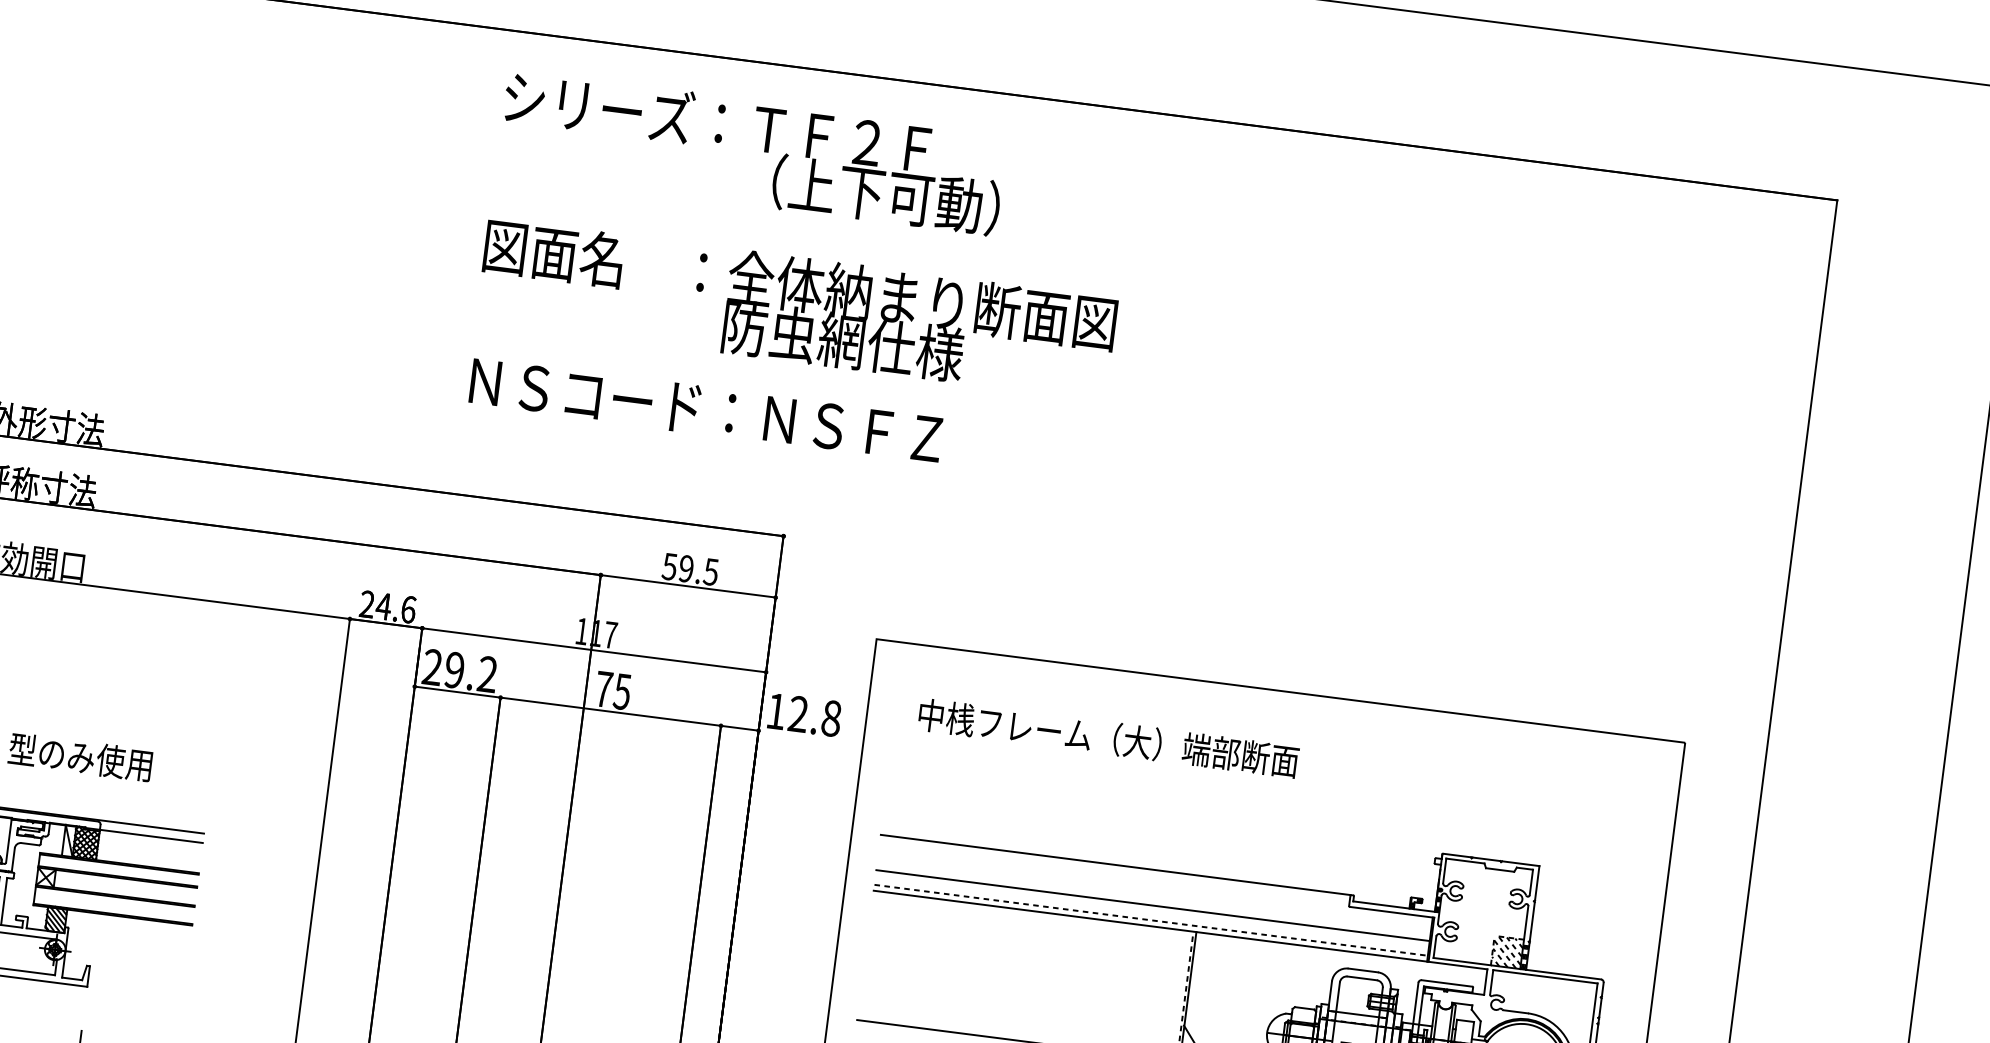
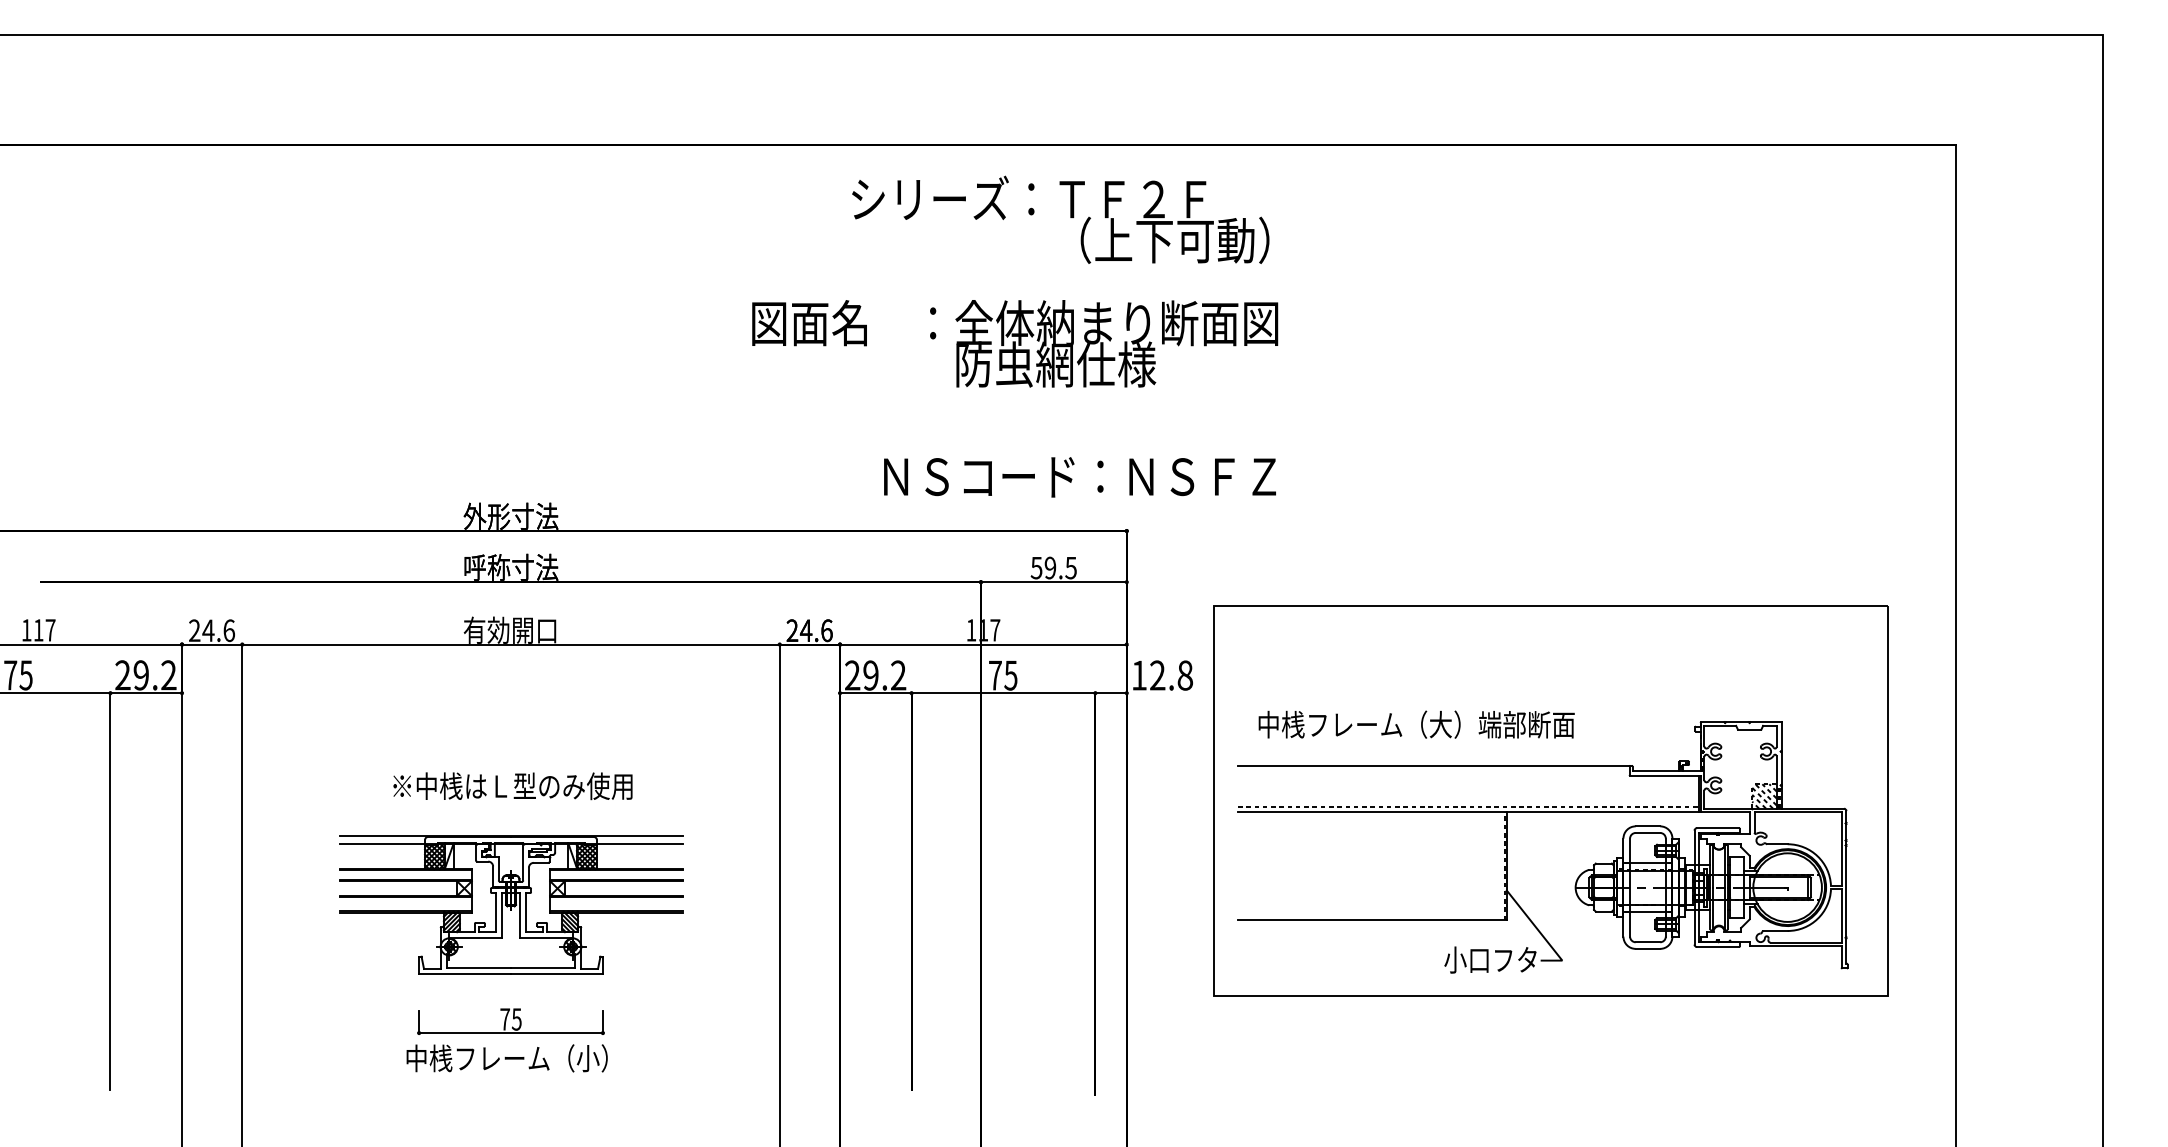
text: (797, 309) -> (1015, 343), moved
text: (705, 410) -> (1079, 477), moved
text: (1108, 738) -> (1416, 724), moved
line: (1152, 905) -> (1468, 795), removed

